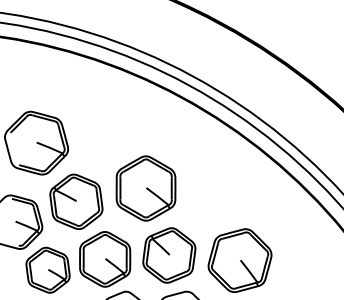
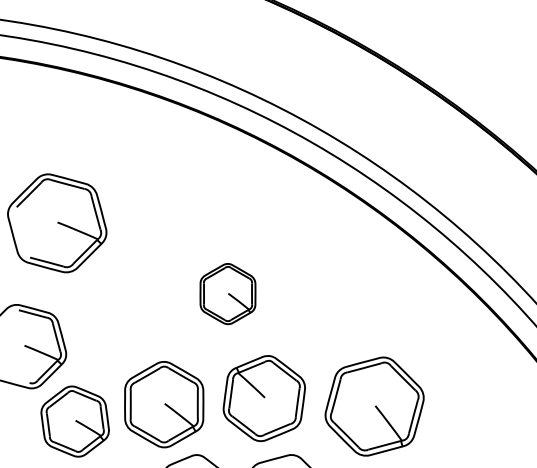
part: (145, 188) -> (227, 294), size x0.6
part: (76, 201) -> (119, 314), removed

